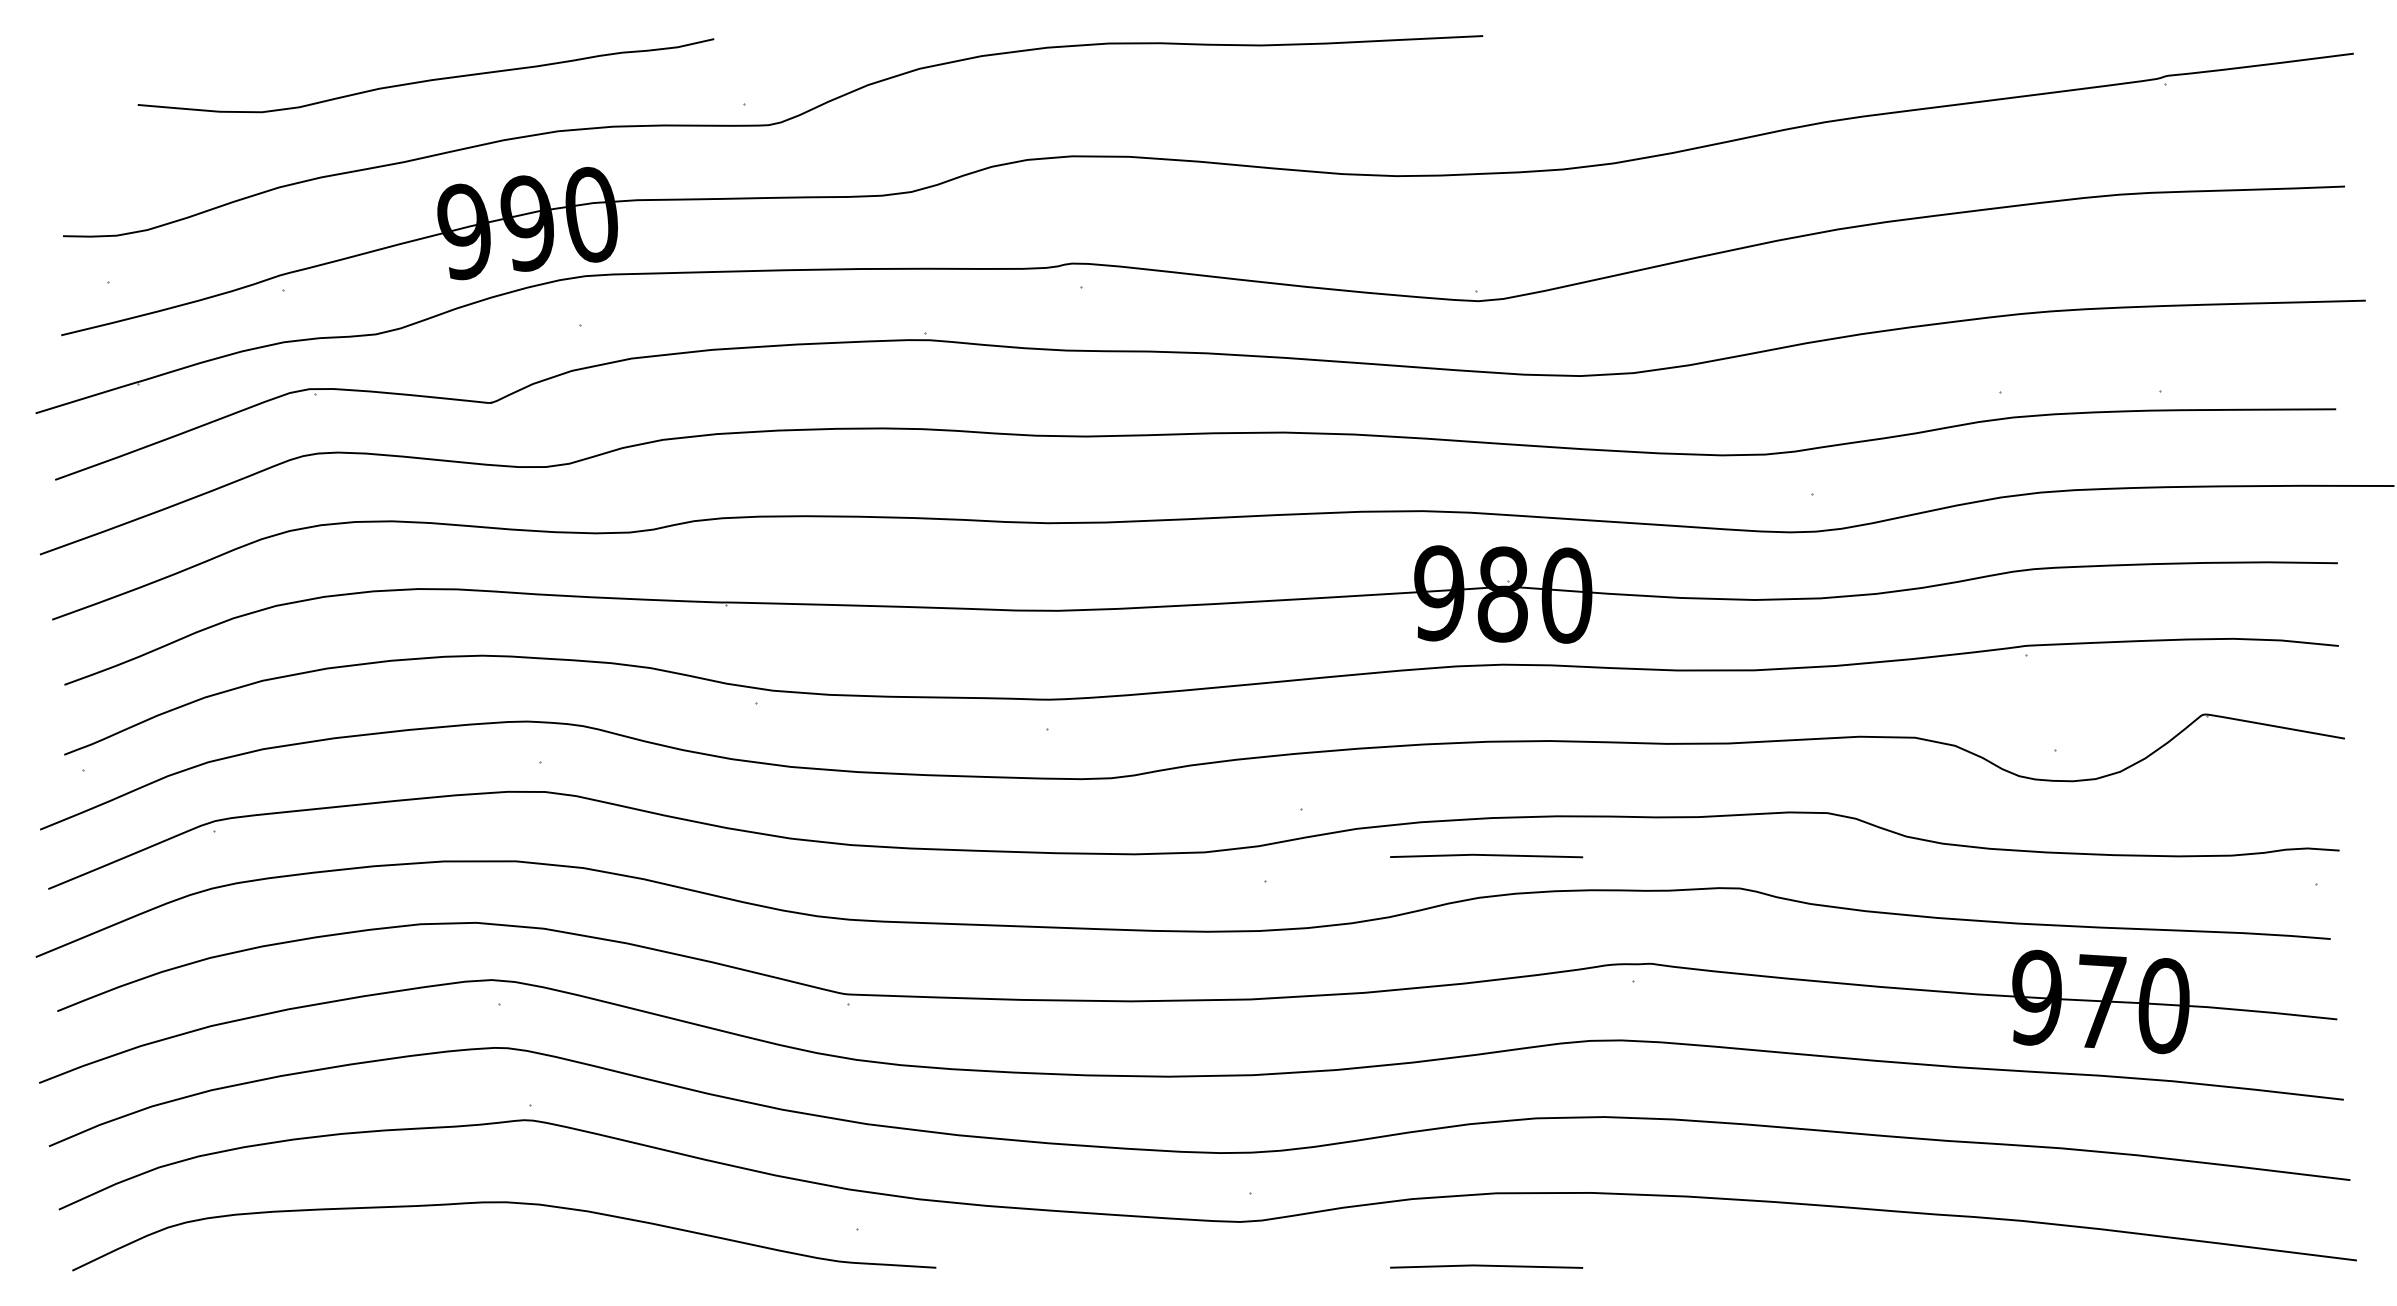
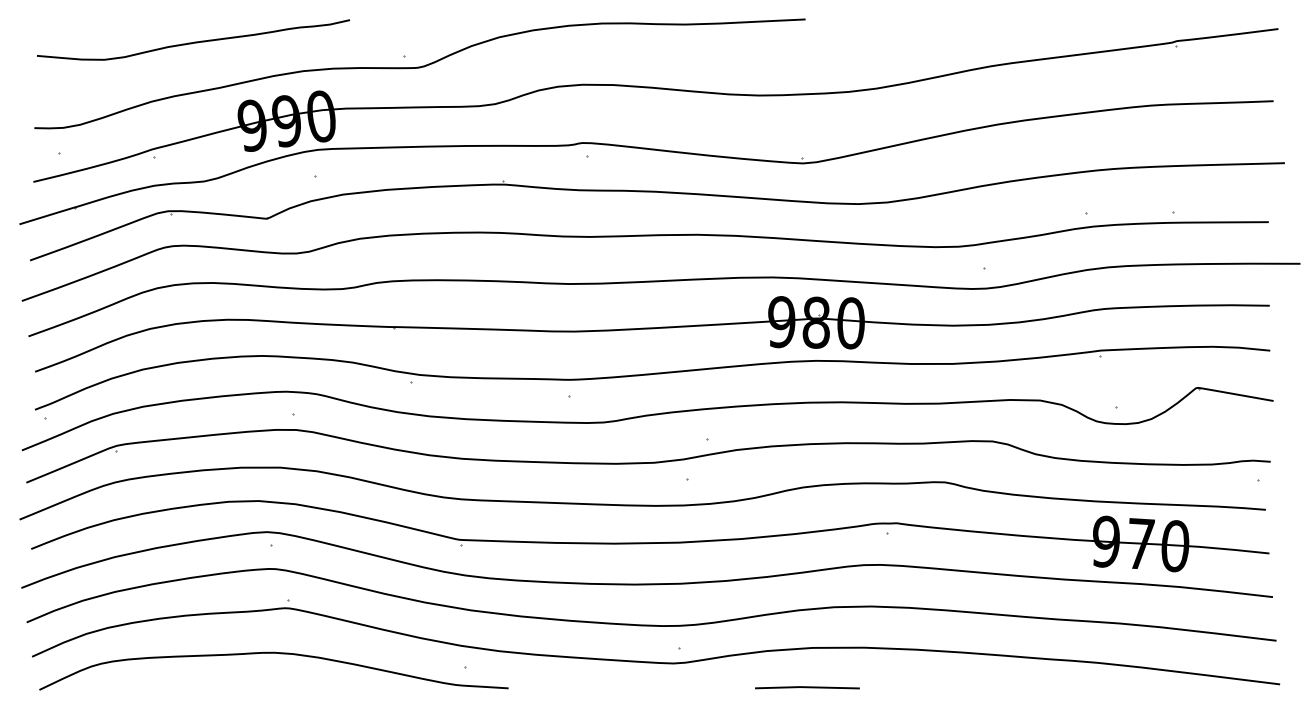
curve: (427, 78) -> (194, 41), moved
line: (1486, 855) -> (807, 464), removed

